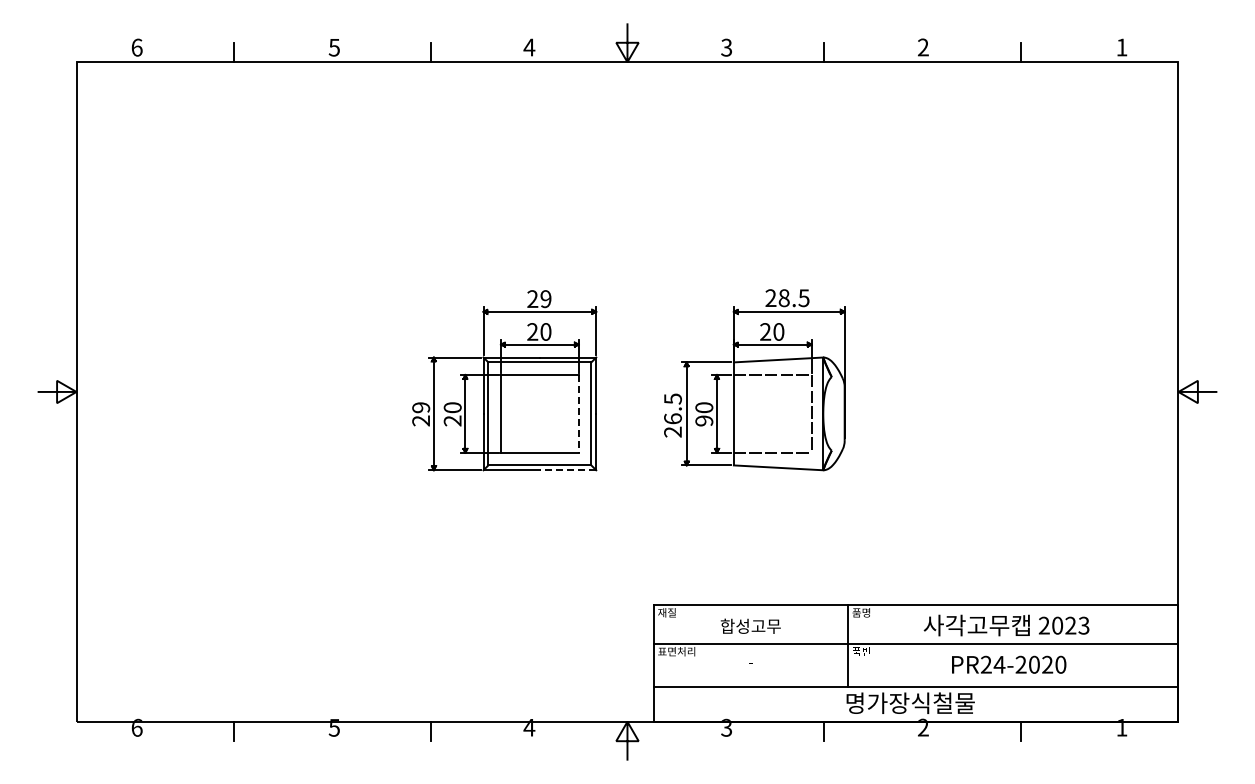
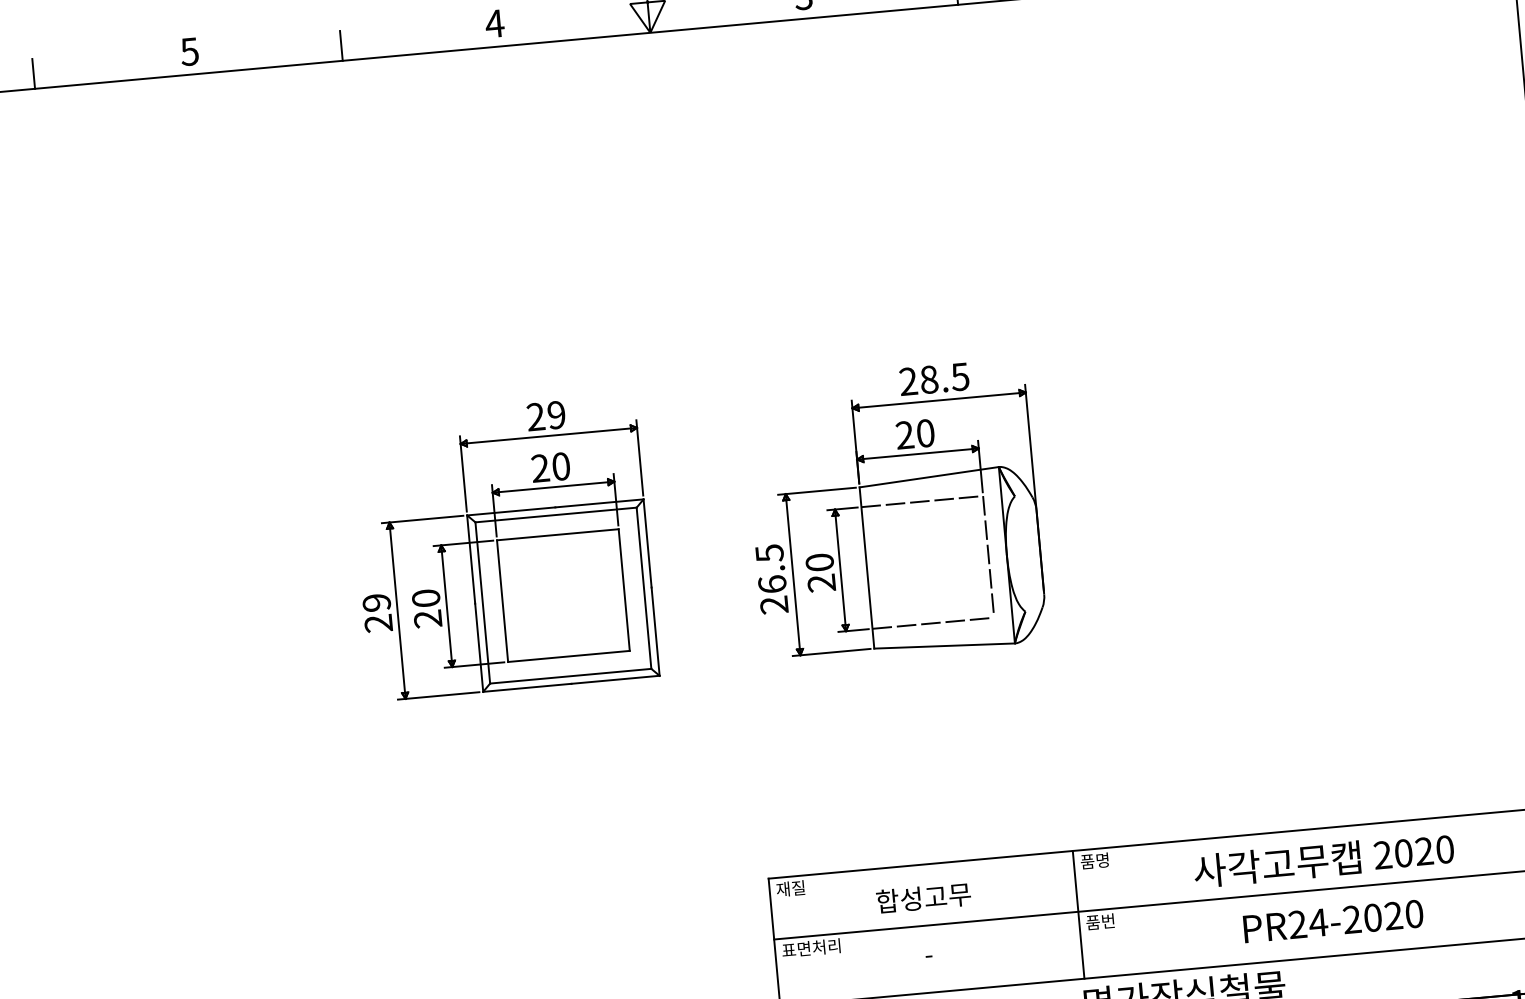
line: (578, 413) -> (623, 589), dashed -> solid
text: (704, 420) -> (821, 582), 90 -> 20
line: (567, 470) -> (614, 680), dashed -> solid
text: (1083, 625) -> (1444, 849), 2023 -> 2020

